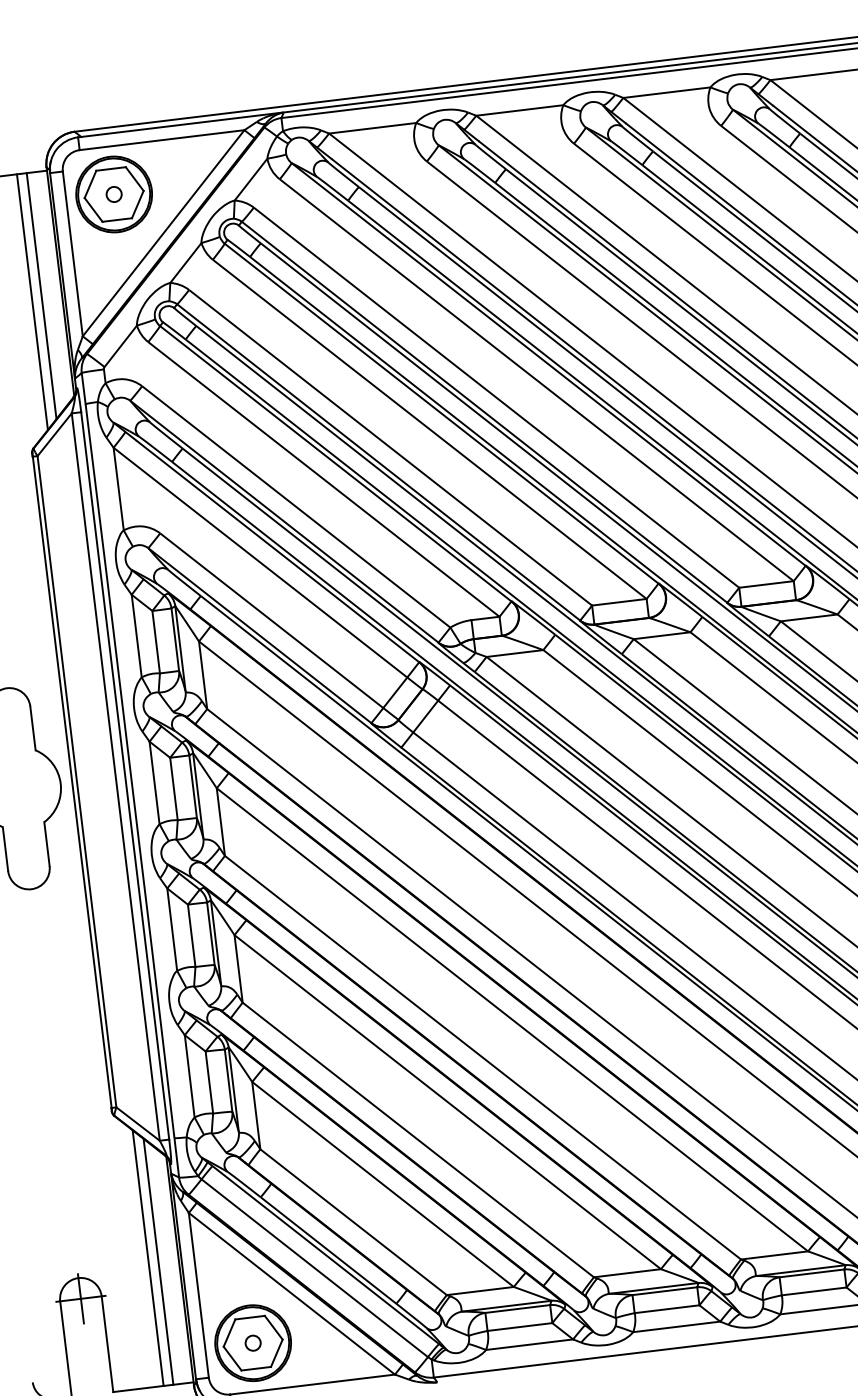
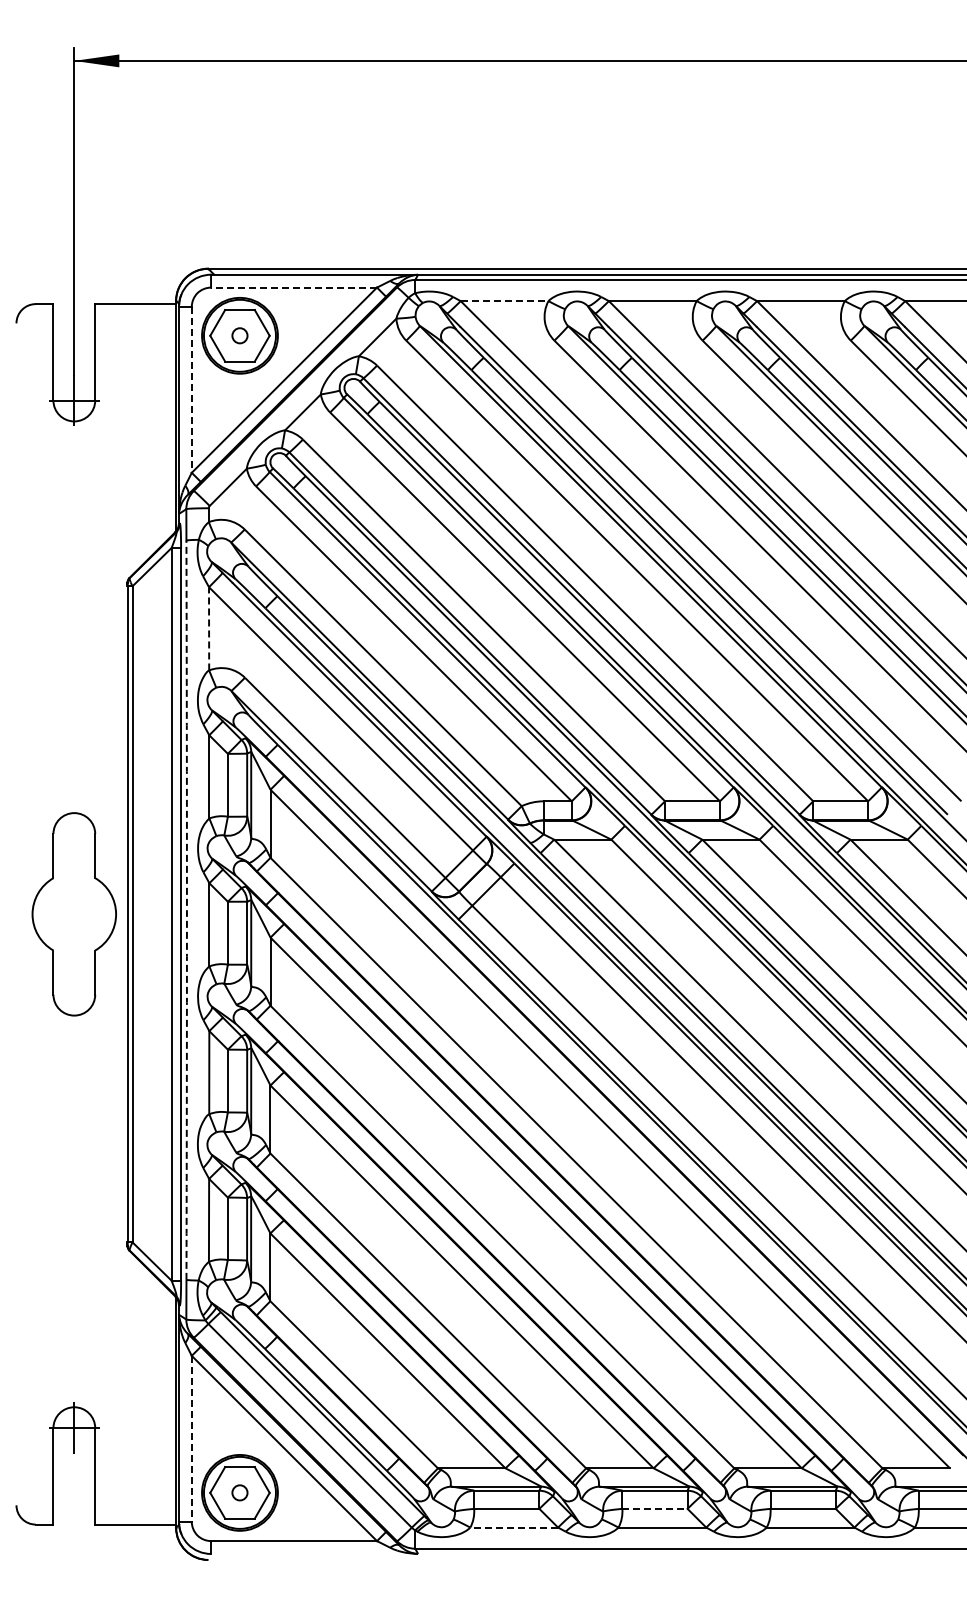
line: (372, 128) -> (504, 301), solid -> dashed
line: (162, 139) -> (294, 287), solid -> dashed
line: (72, 253) -> (191, 389), solid -> dashed
line: (41, 295) -> (155, 427), removed
line: (31, 301) -> (145, 432), removed
line: (119, 488) -> (209, 628), solid -> dashed
arc: (130, 771) -> (186, 910), solid -> dashed
line: (147, 1257) -> (145, 1395), removed
line: (158, 1261) -> (155, 1400), removed
line: (198, 1295) -> (191, 1438), solid -> dashed
line: (666, 1308) -> (654, 1508), solid -> dashed
line: (529, 1344) -> (514, 1527), solid -> dashed

